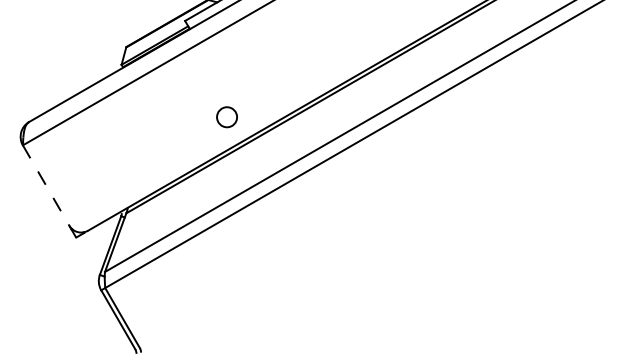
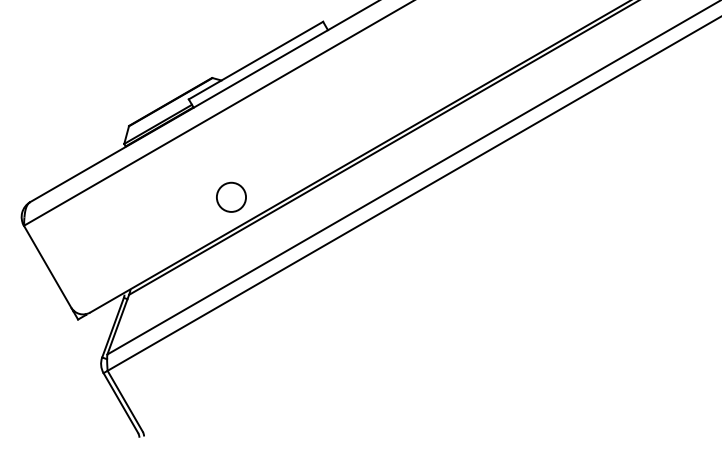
circle: (227, 116) -> (231, 196), size x1.43
line: (49, 191) -> (50, 272), dashed -> solid

